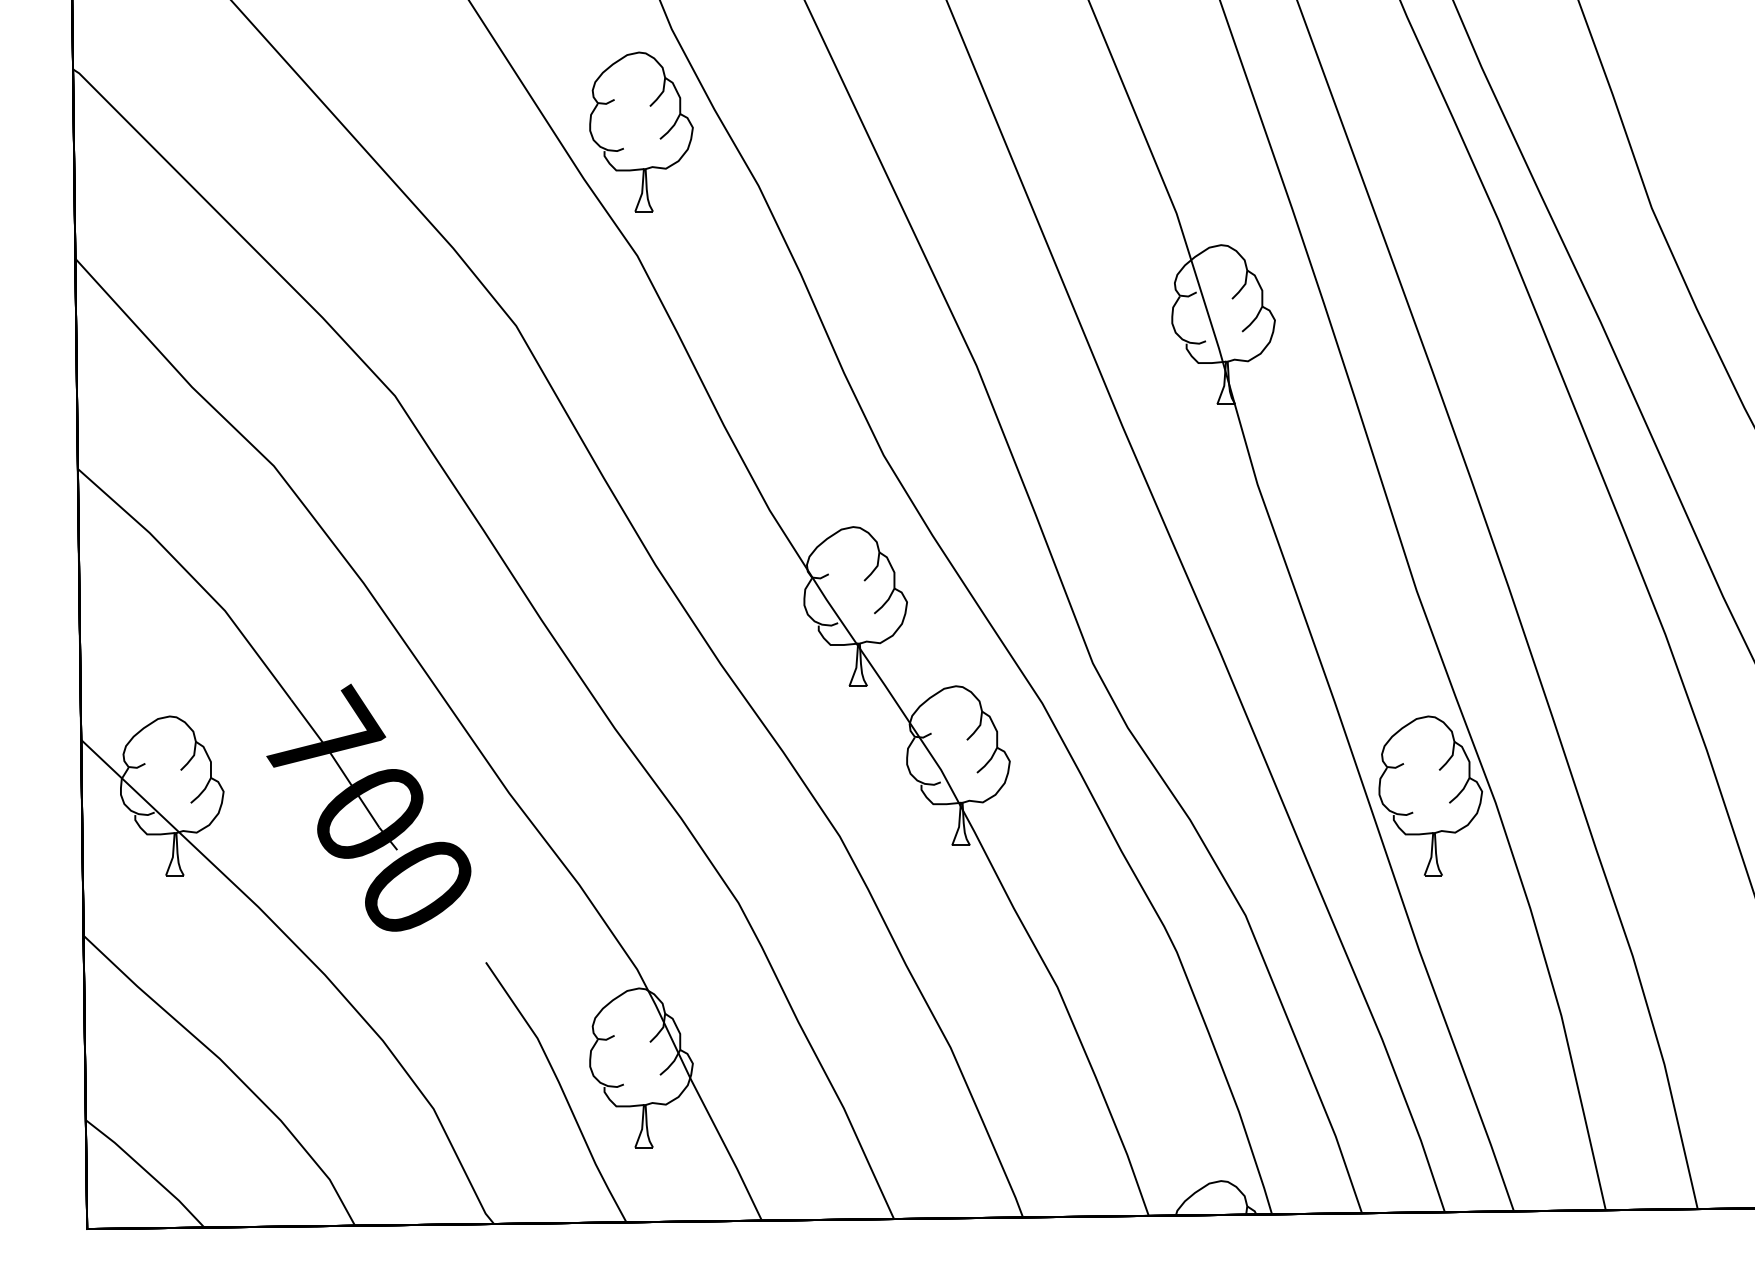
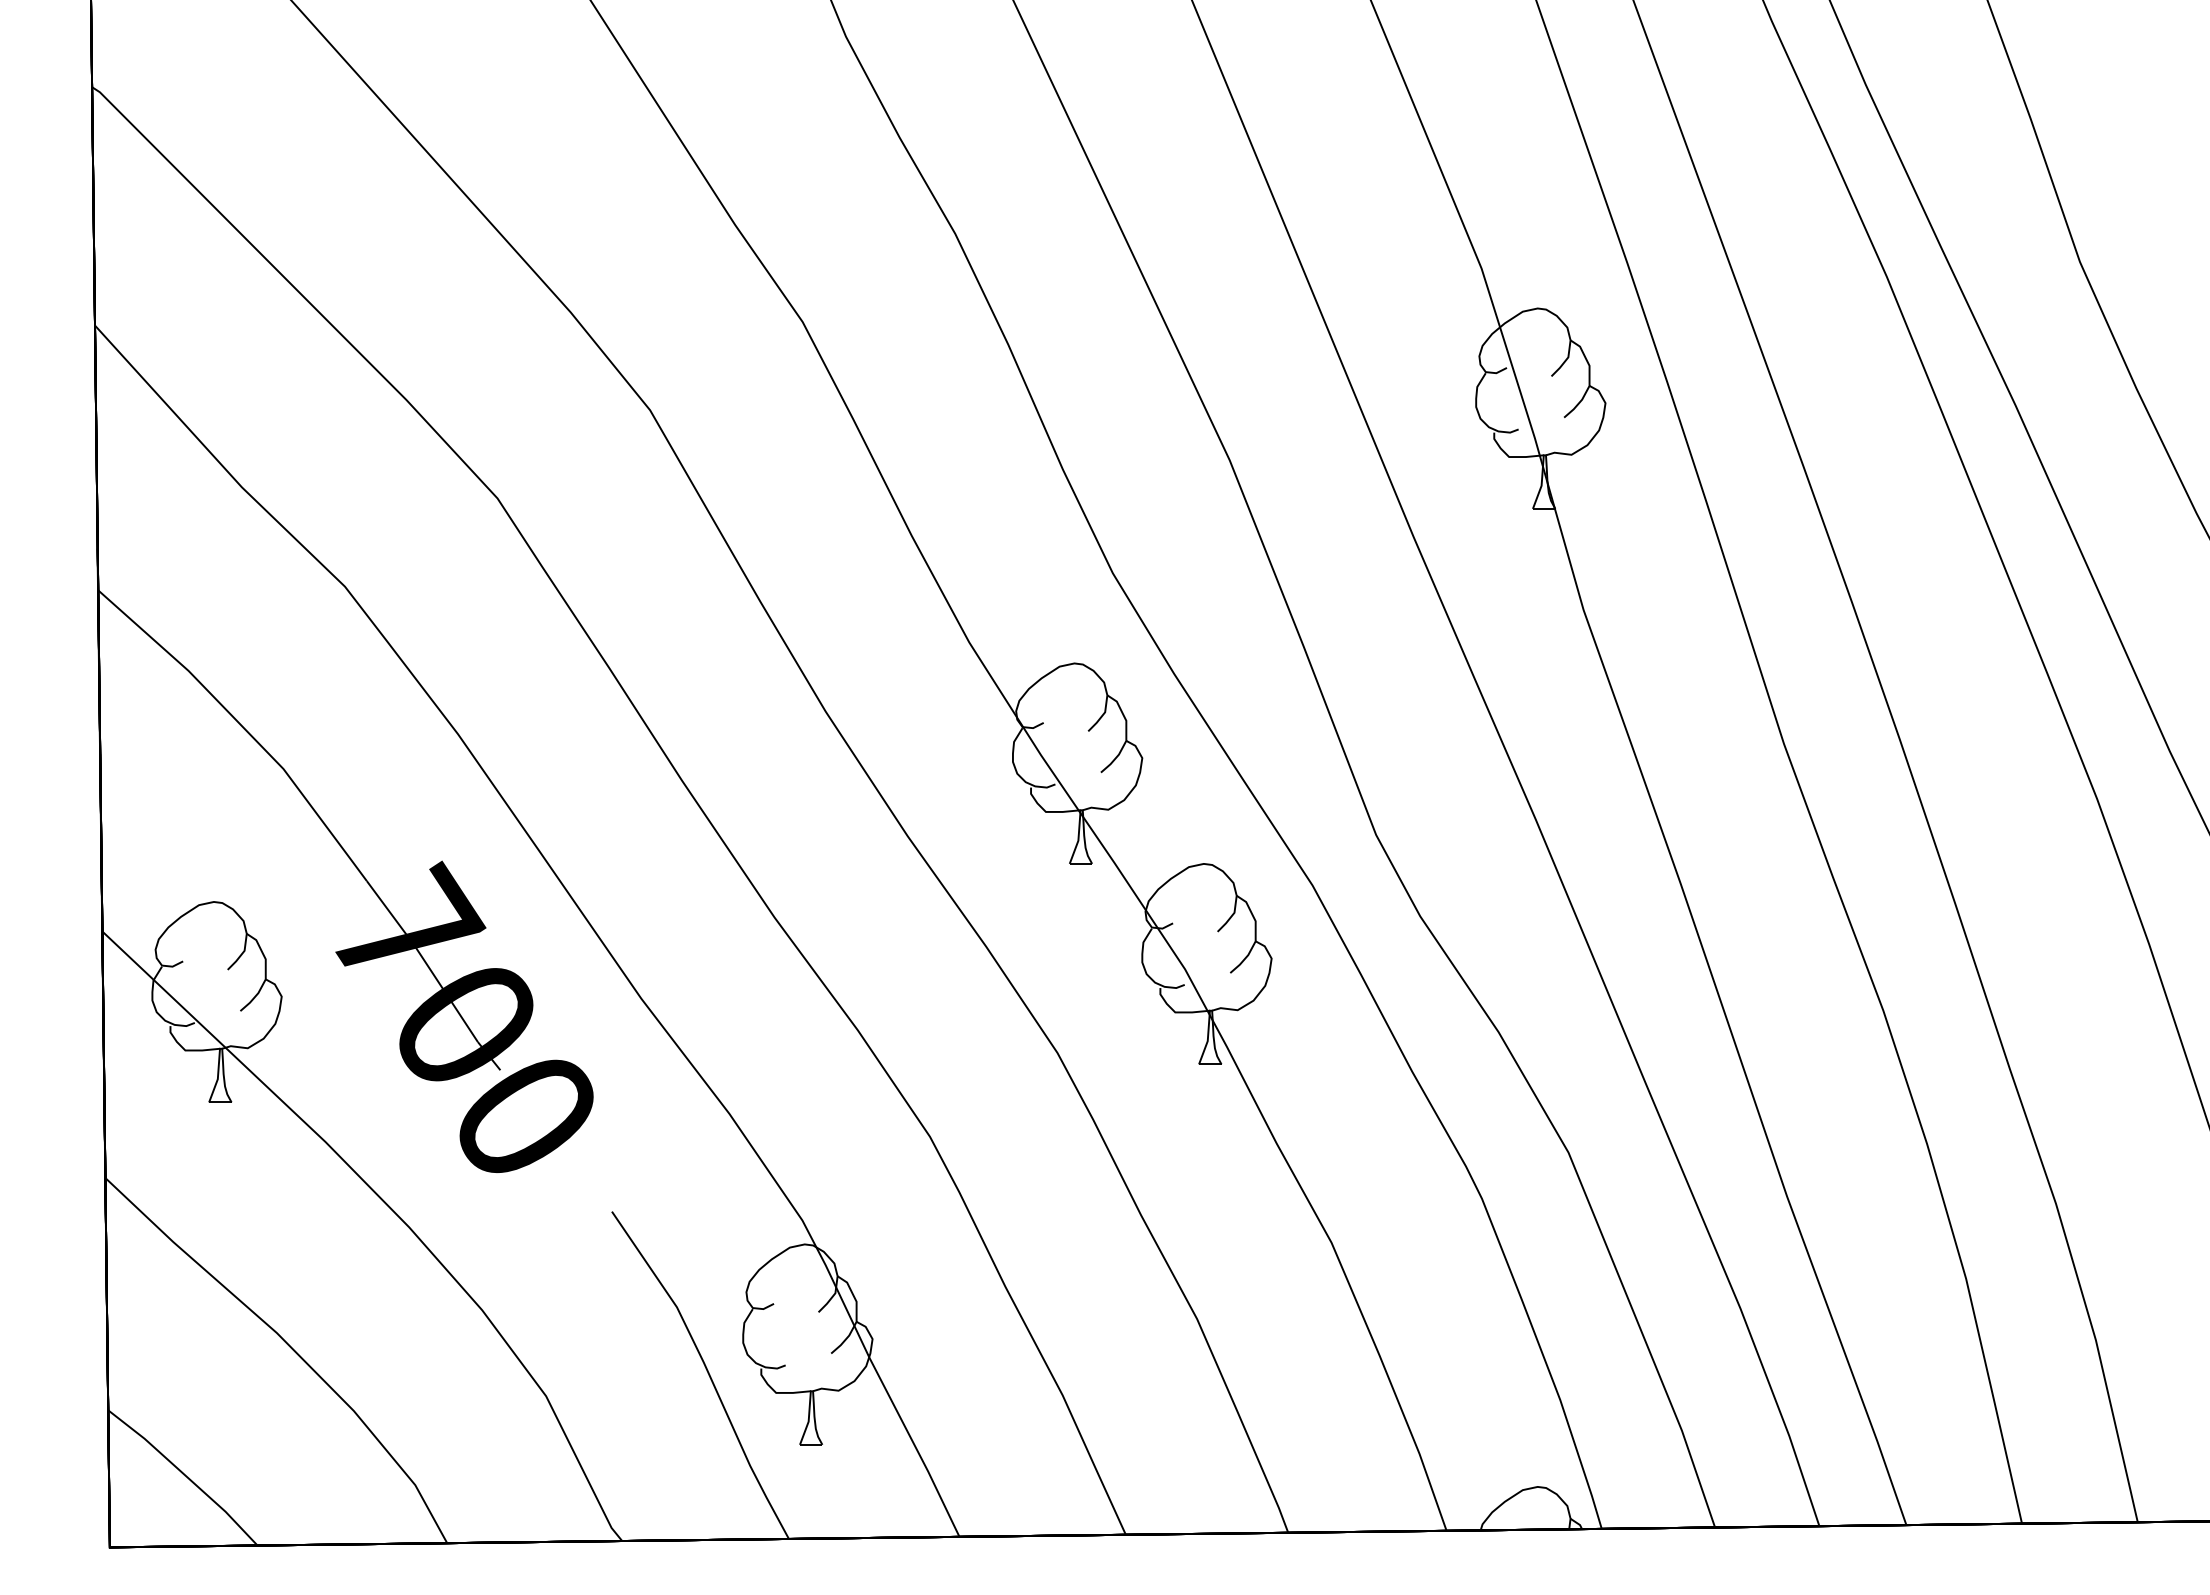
part: (659, 138) -> (830, 174), removed
part: (1448, 802) -> (1824, 1010), removed

